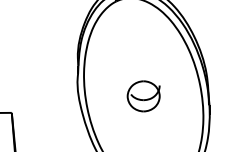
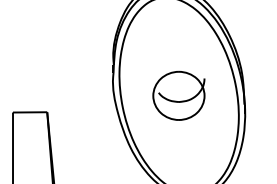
part: (144, 96) -> (179, 95), size x1.6

